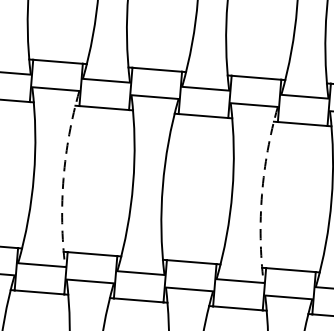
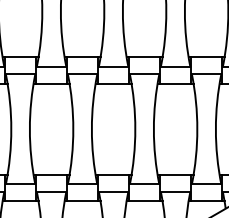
arc: (63, 178) -> (29, 129), dashed -> solid
arc: (261, 194) -> (153, 129), dashed -> solid

